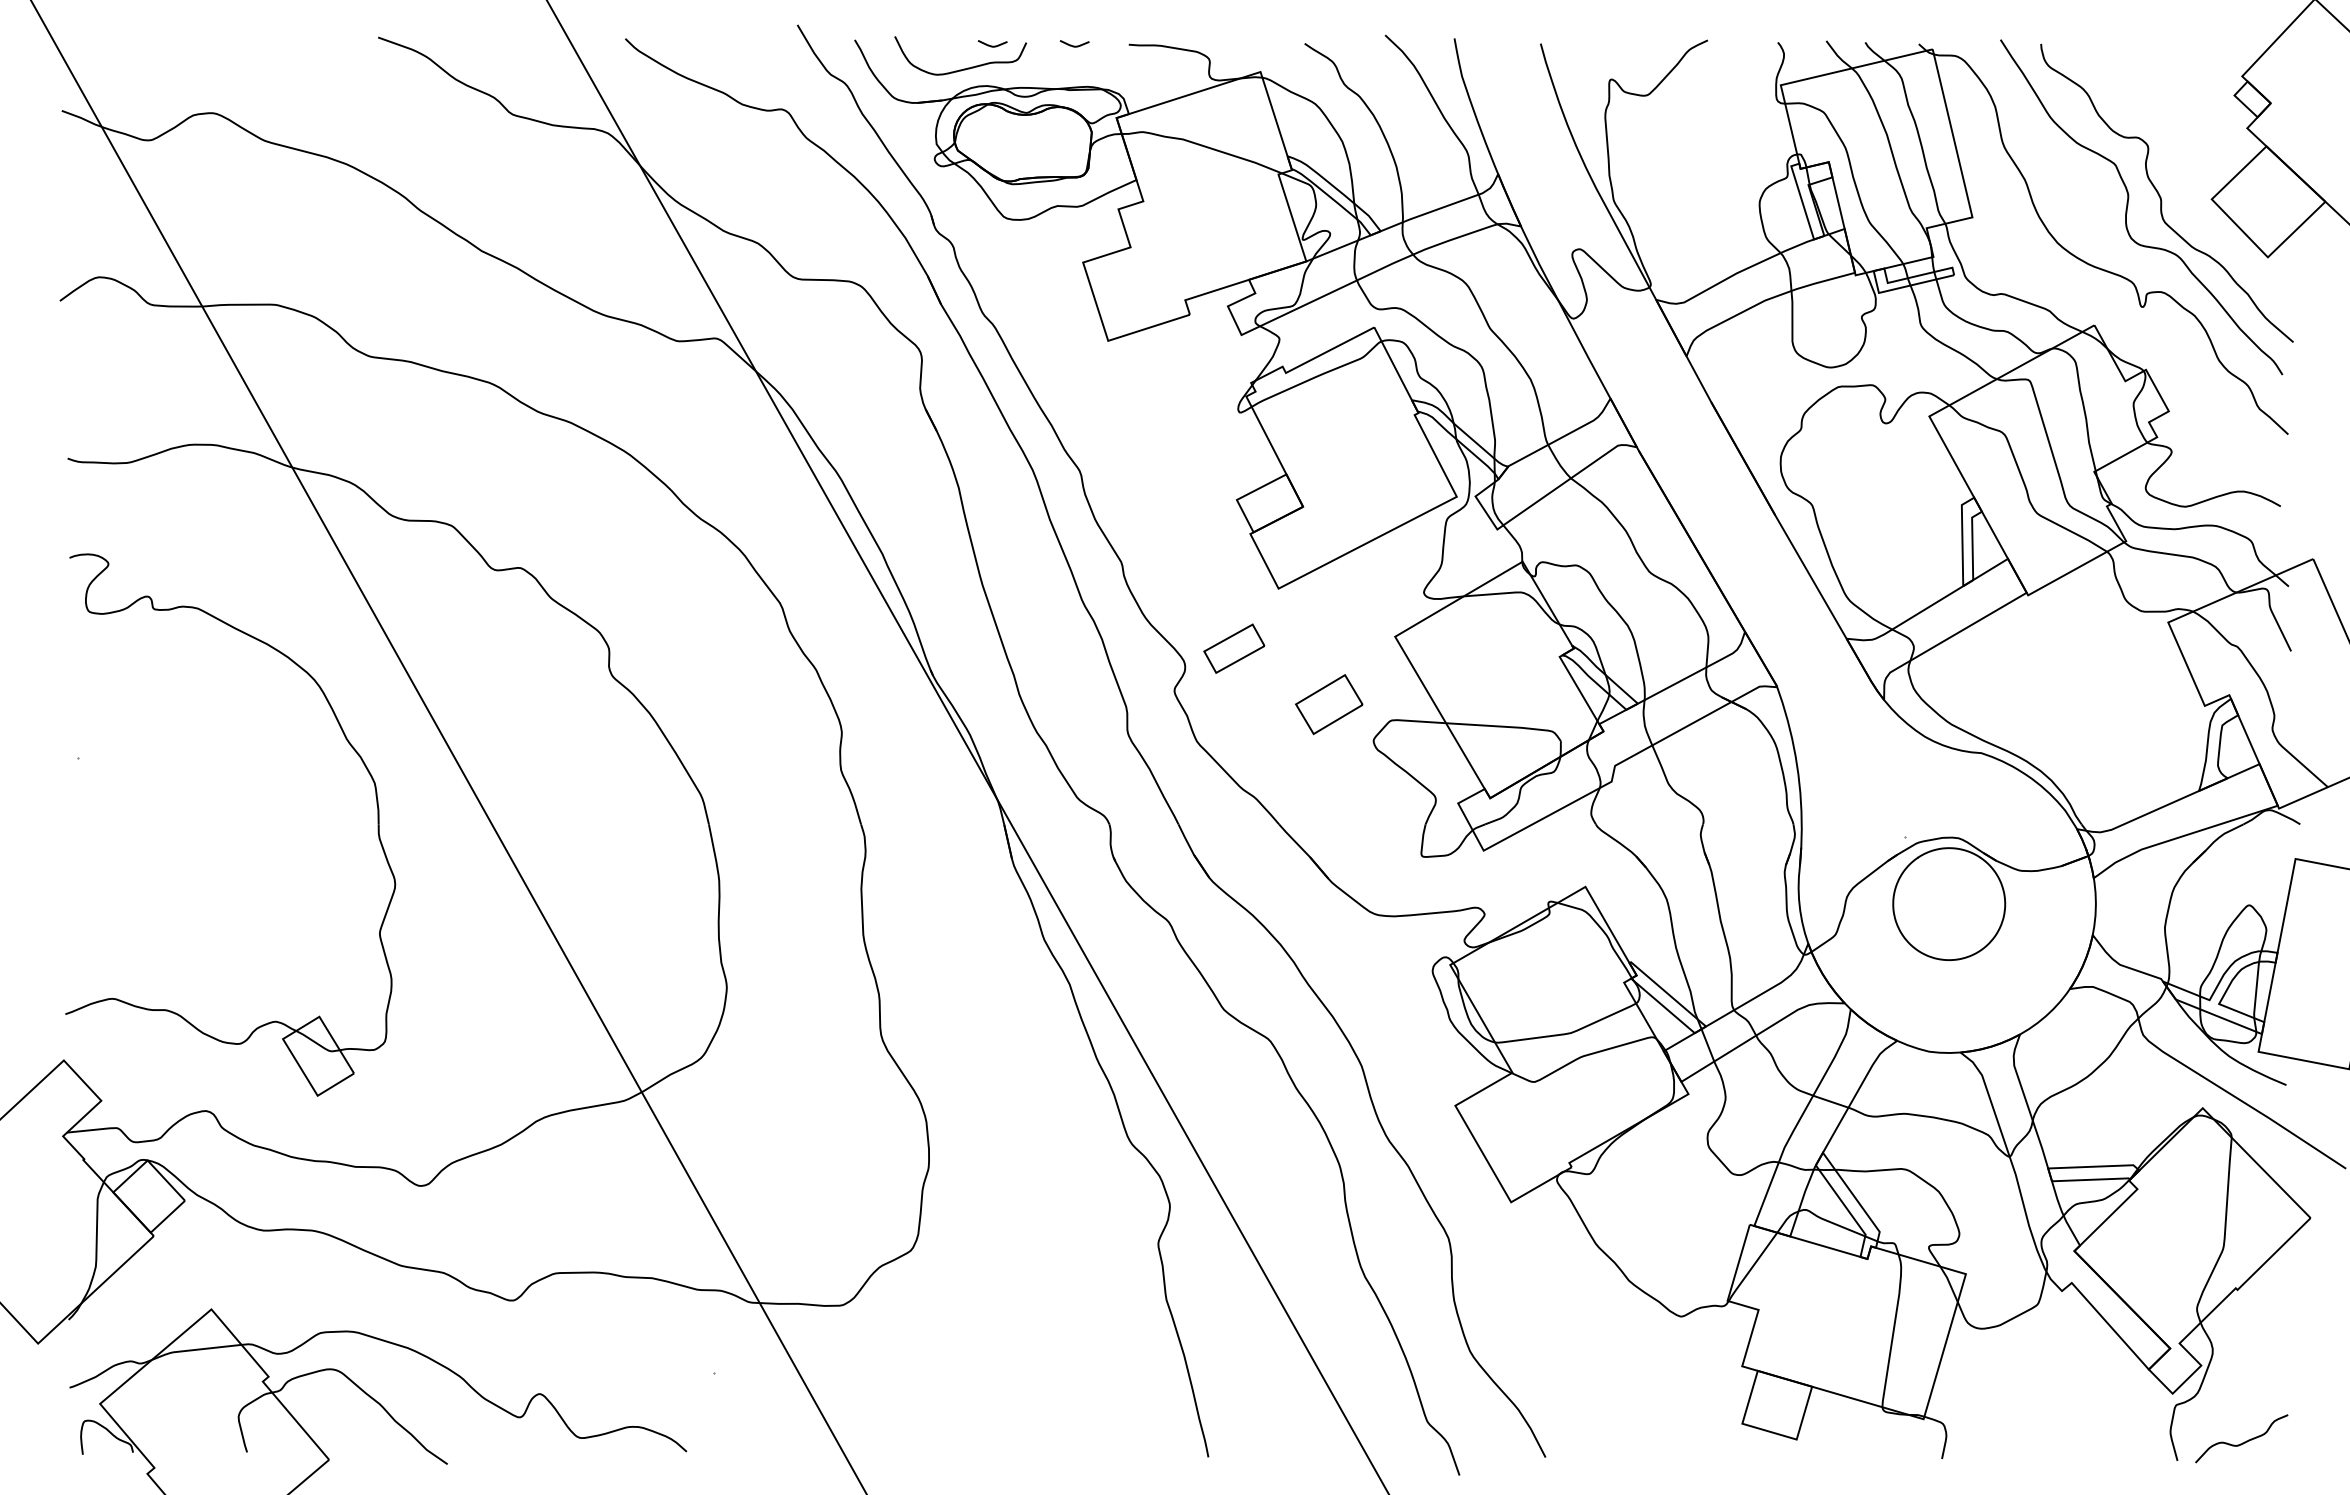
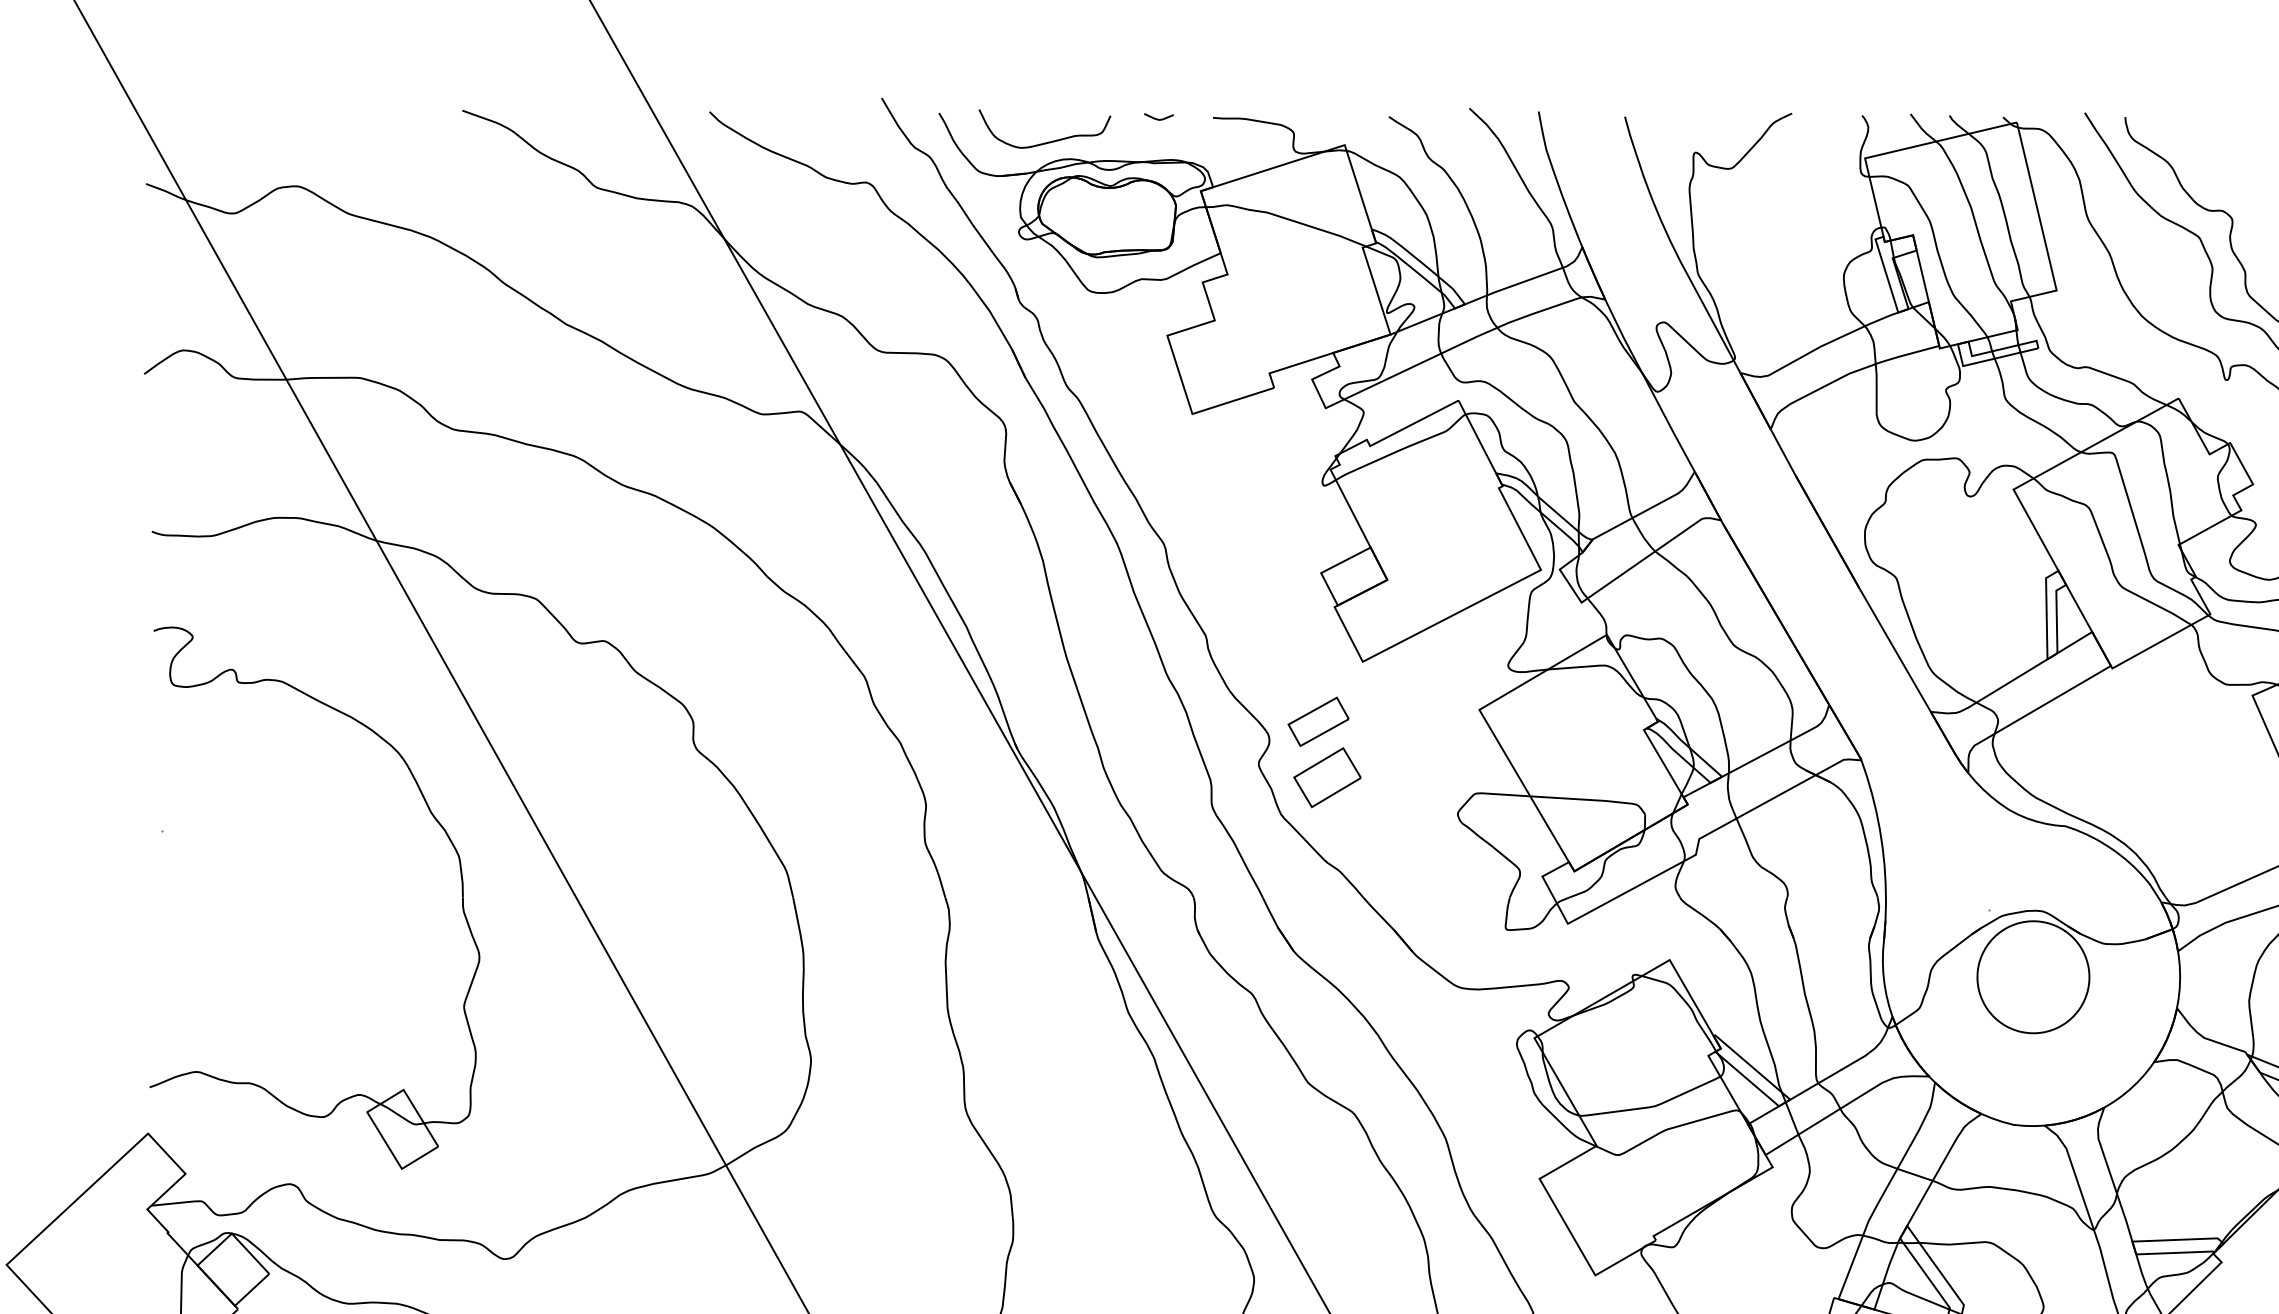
curve: (992, 45) -> (1076, 118), removed
part: (1329, 704) -> (1327, 777), moved

